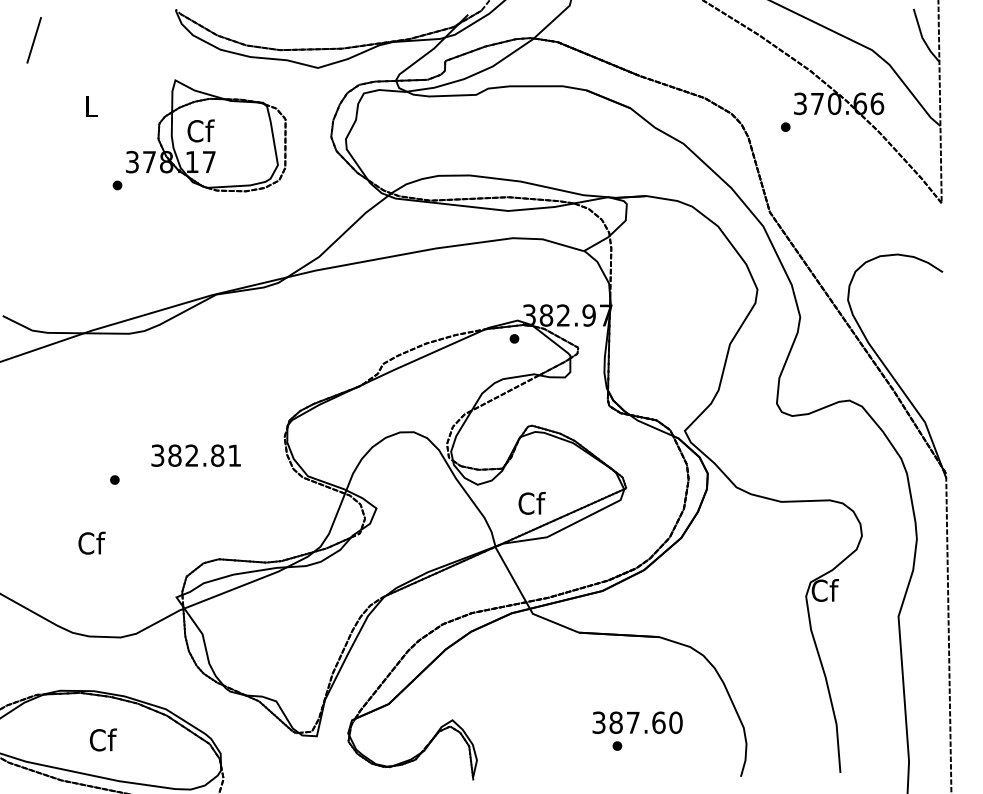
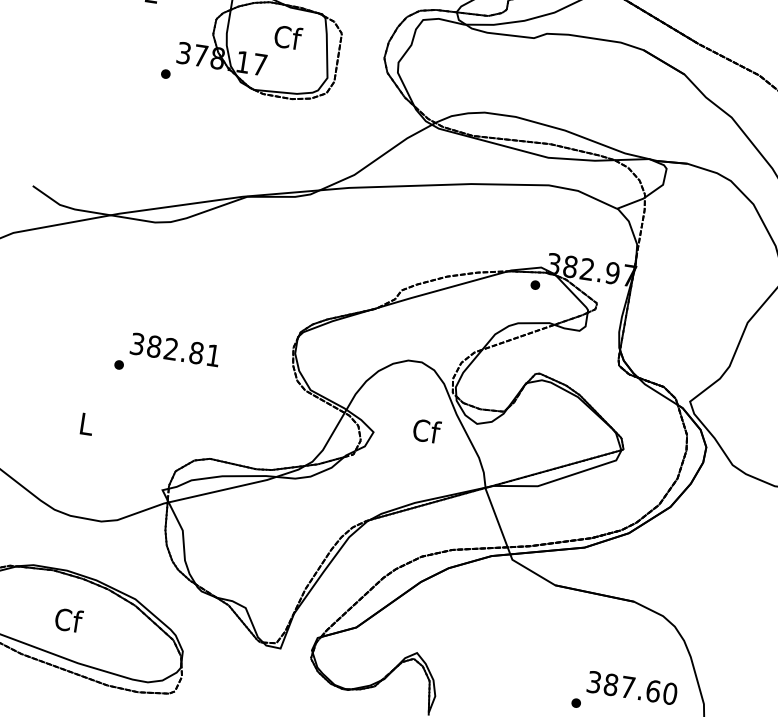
text: (200, 130) -> (287, 36), moved
text: (195, 455) -> (174, 349), moved
text: (531, 502) -> (426, 430), moved
text: (91, 542) -> (86, 423), Cf -> L
text: (637, 722) -> (632, 687), moved

